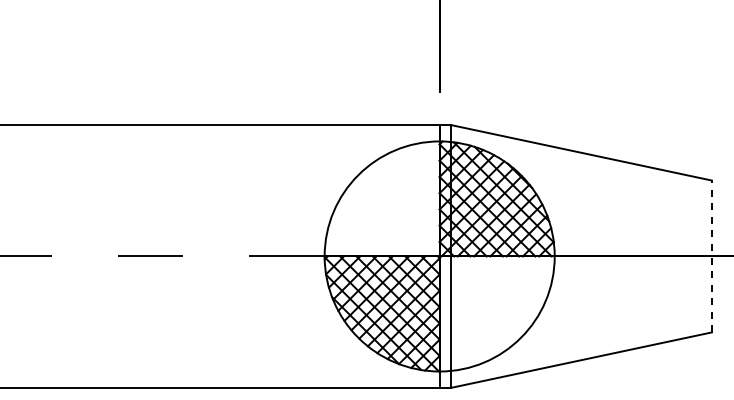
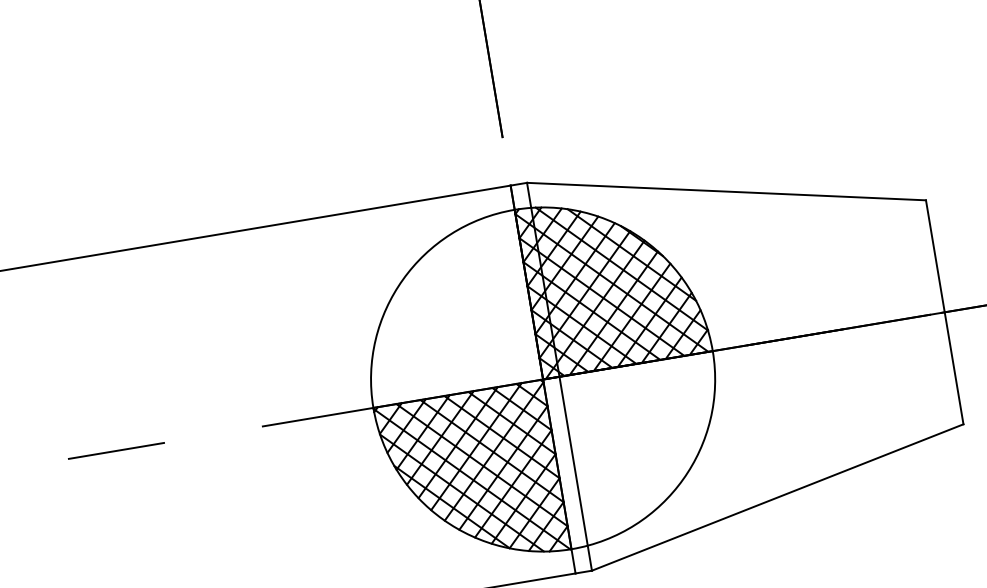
line: (711, 256) -> (944, 312), dashed -> solid

